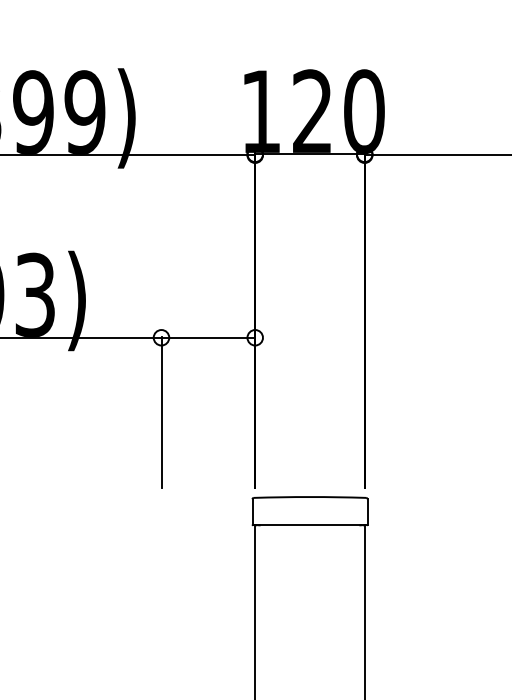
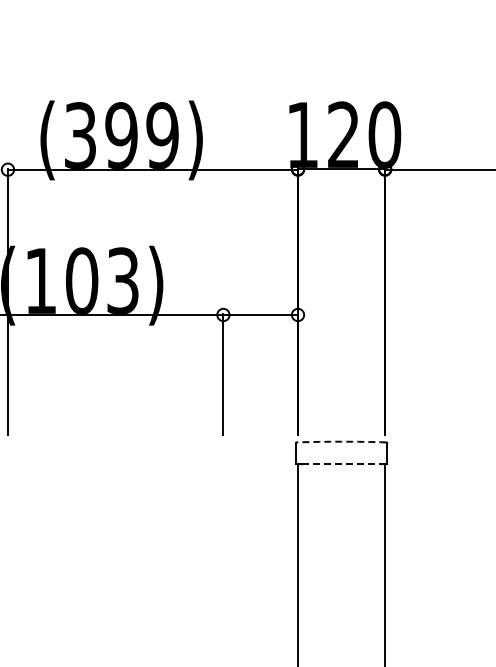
arc: (309, 496) -> (341, 441), solid -> dashed
line: (311, 525) -> (342, 464), solid -> dashed

